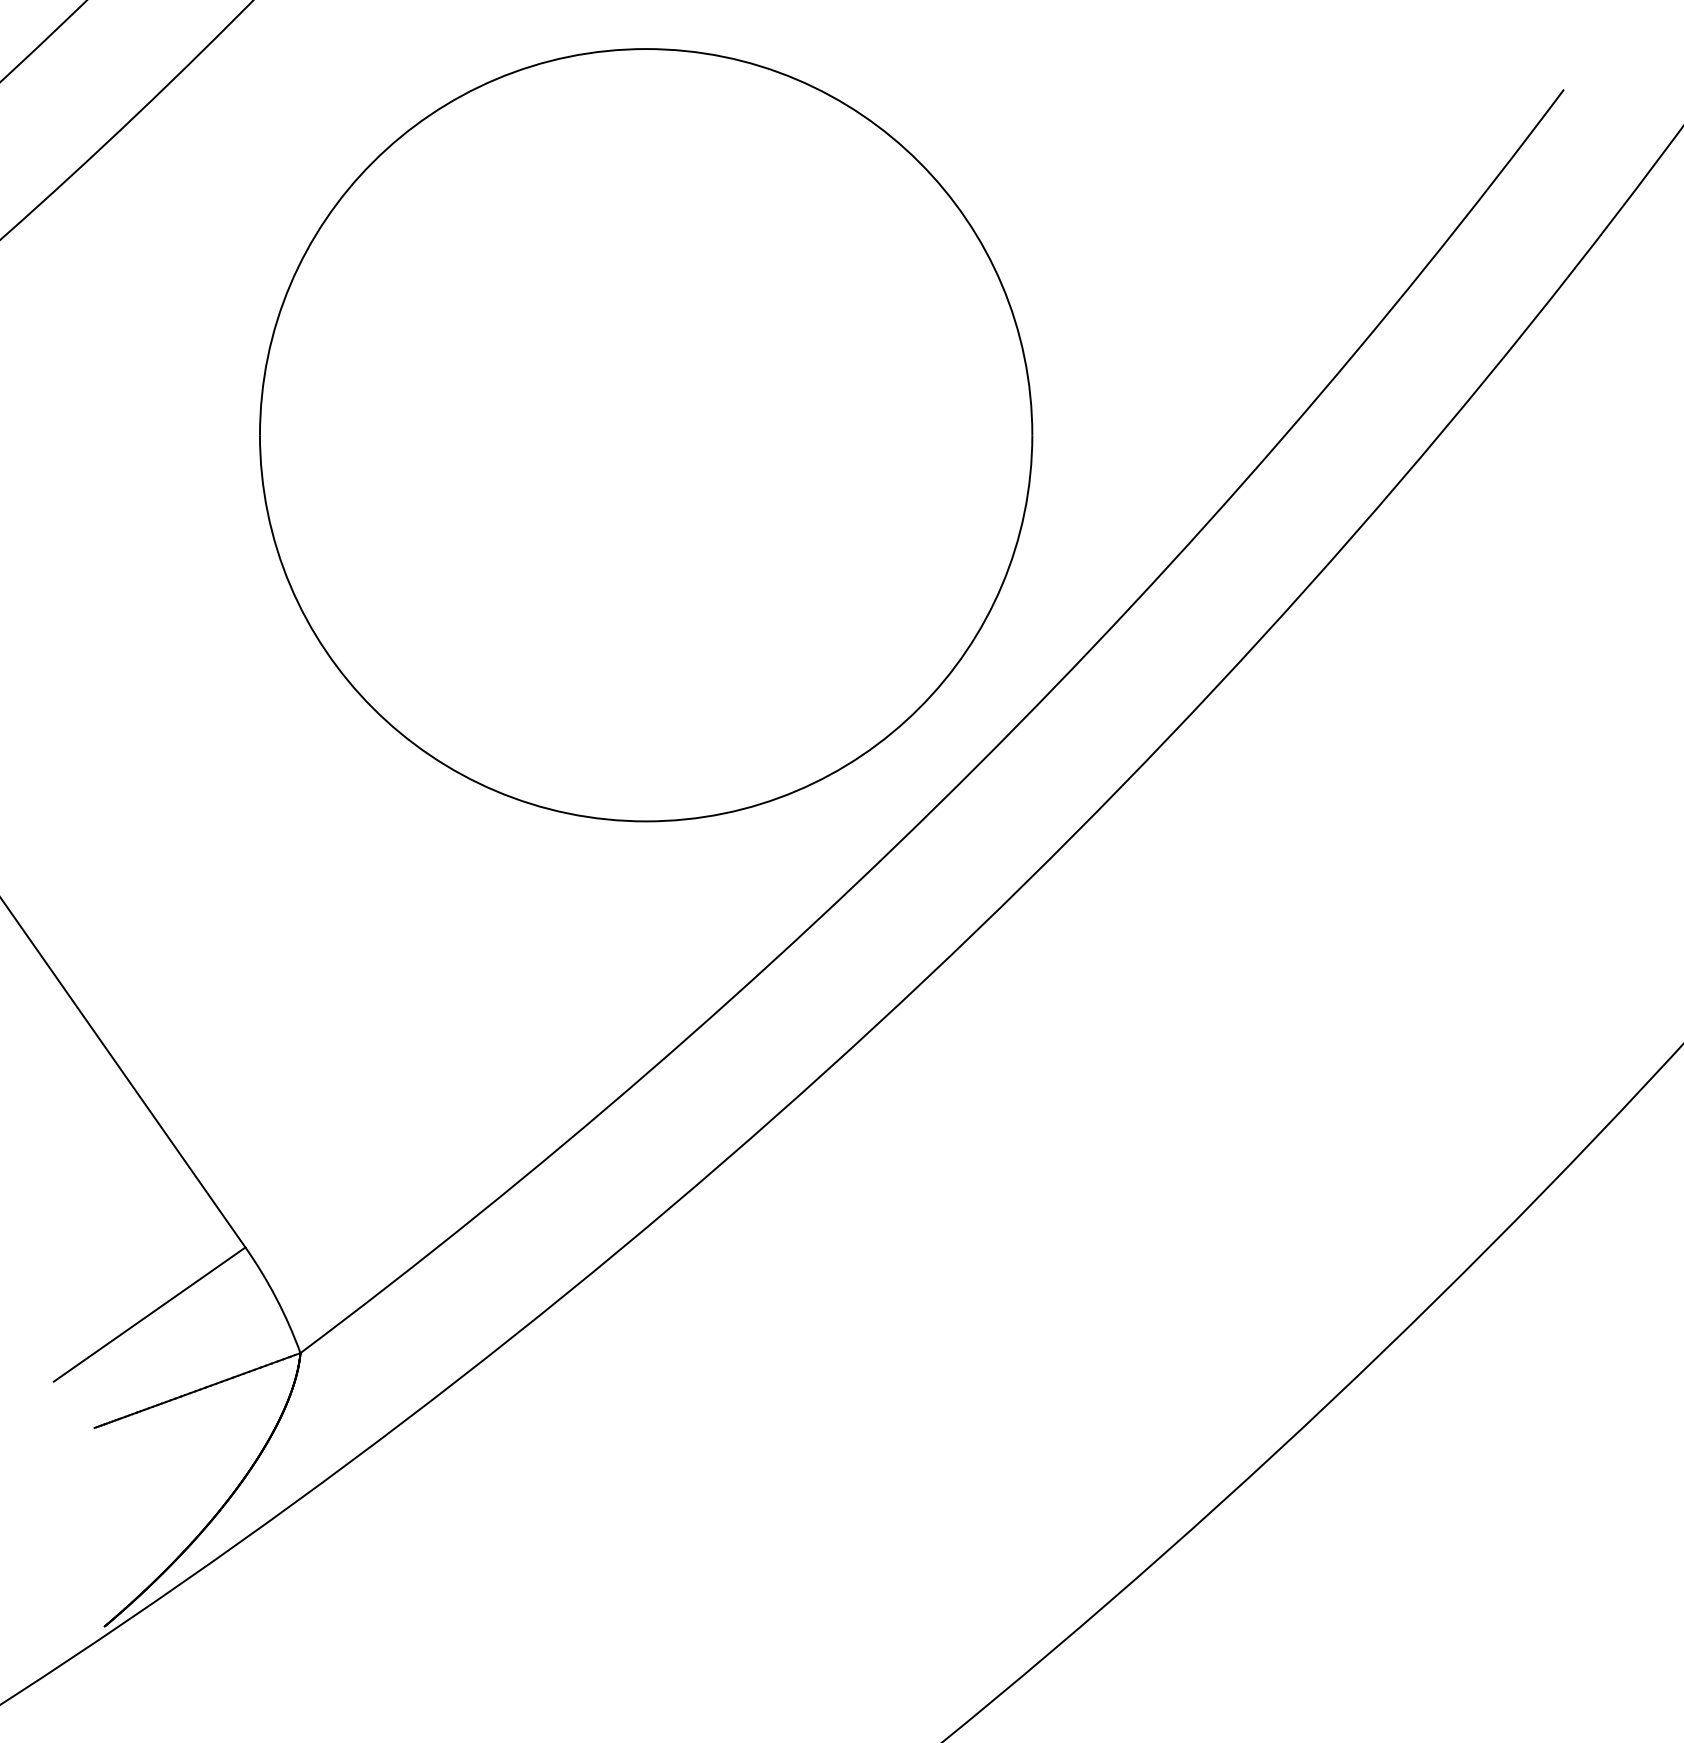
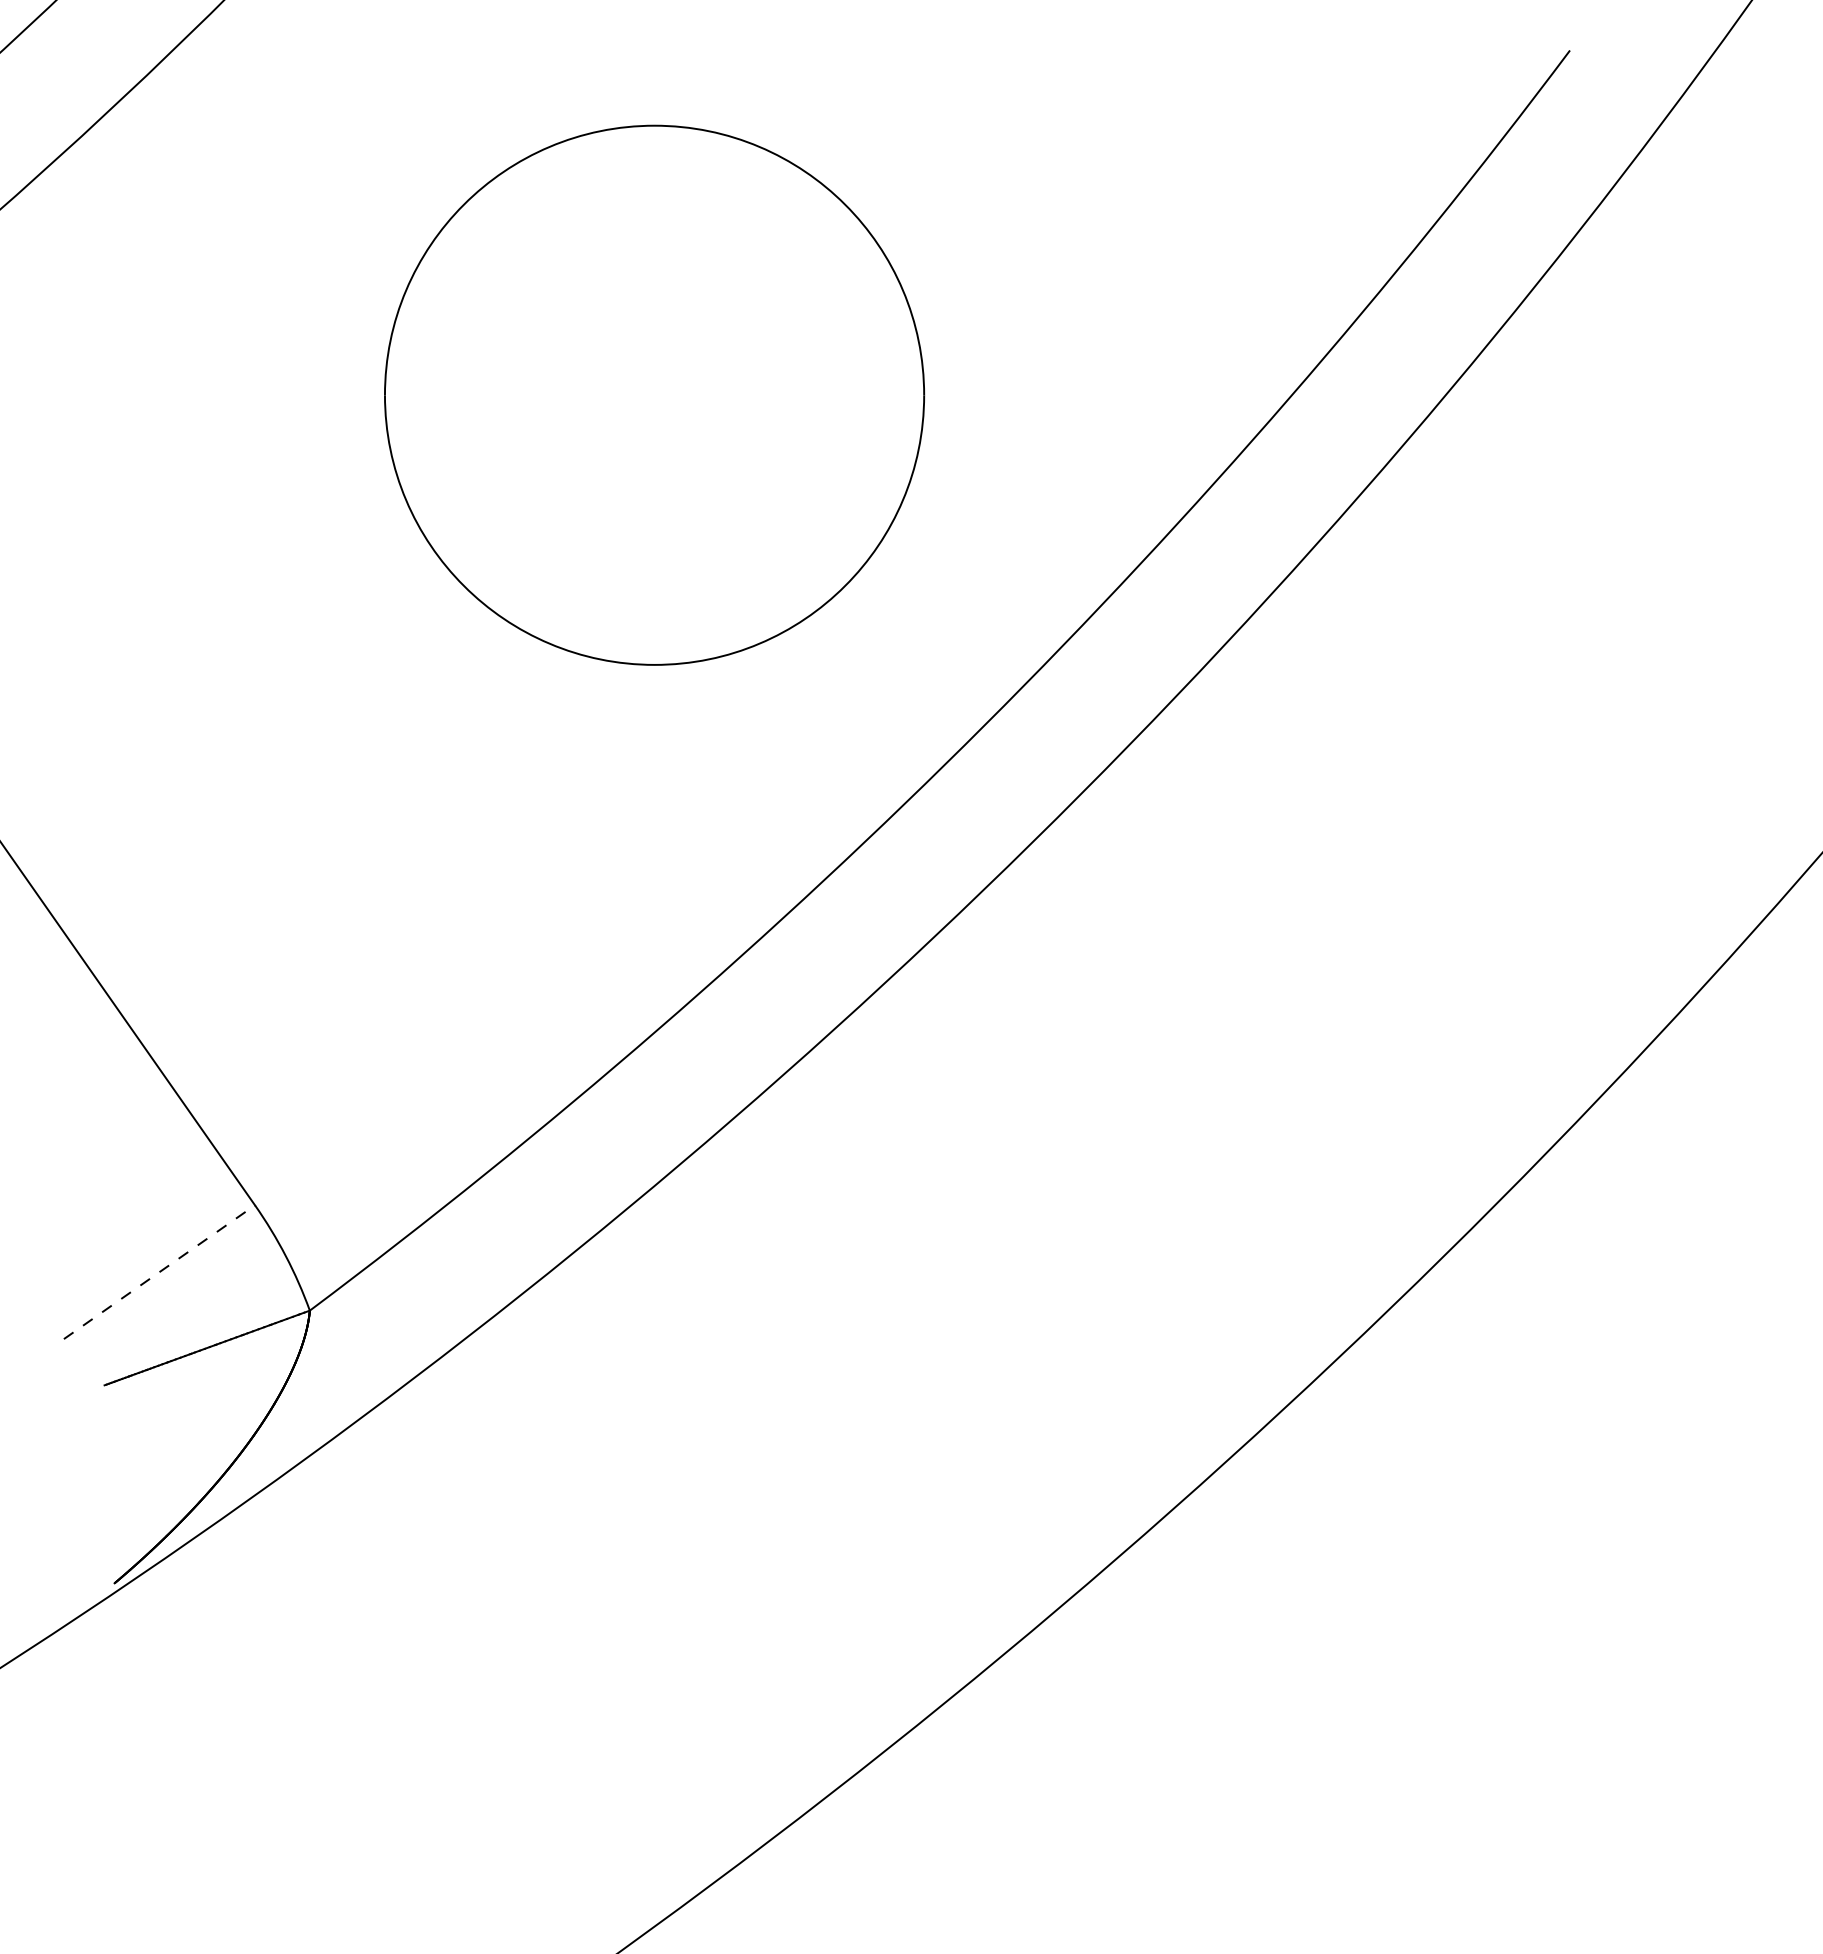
part: (646, 435) -> (654, 395), size x0.7
line: (149, 1314) -> (159, 1272), solid -> dashed

